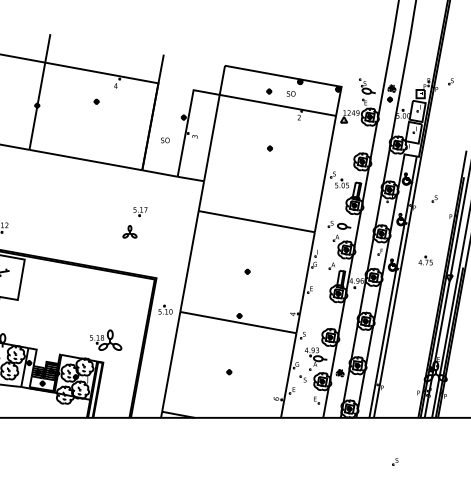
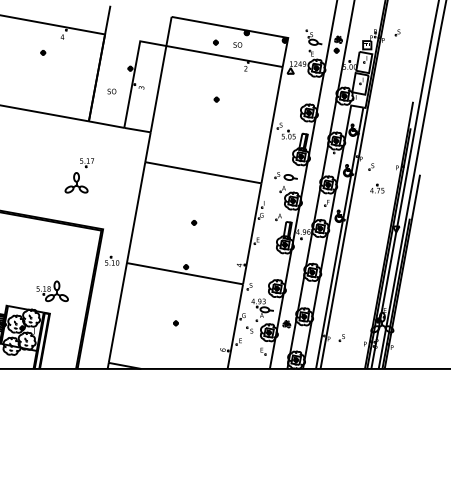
part: (434, 198) -> (371, 166), moved
part: (129, 231) -> (76, 182), size x1.67
part: (425, 260) -> (377, 188), moved
part: (395, 461) -> (342, 337), moved

